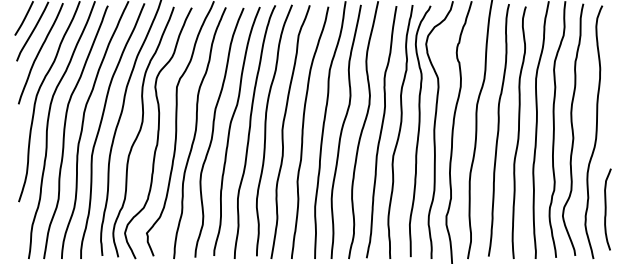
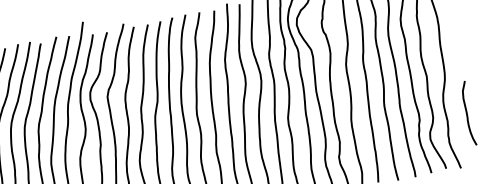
curve: (606, 209) -> (467, 113), moved

